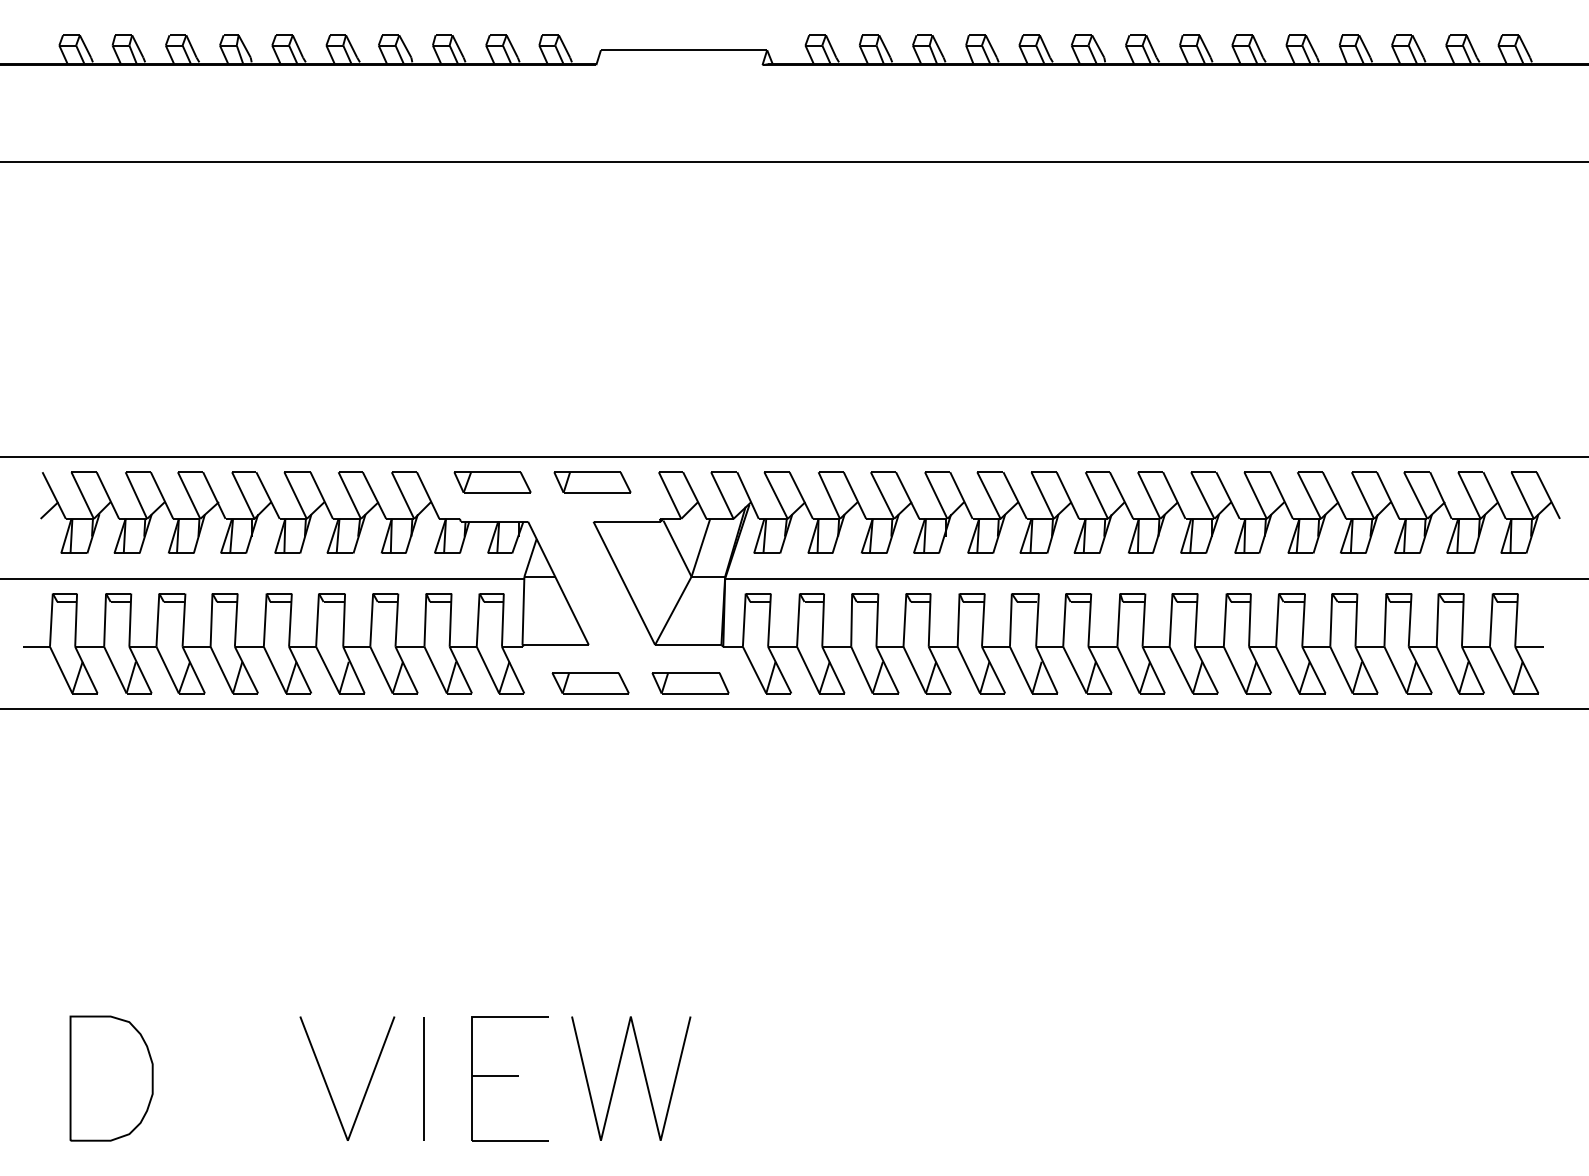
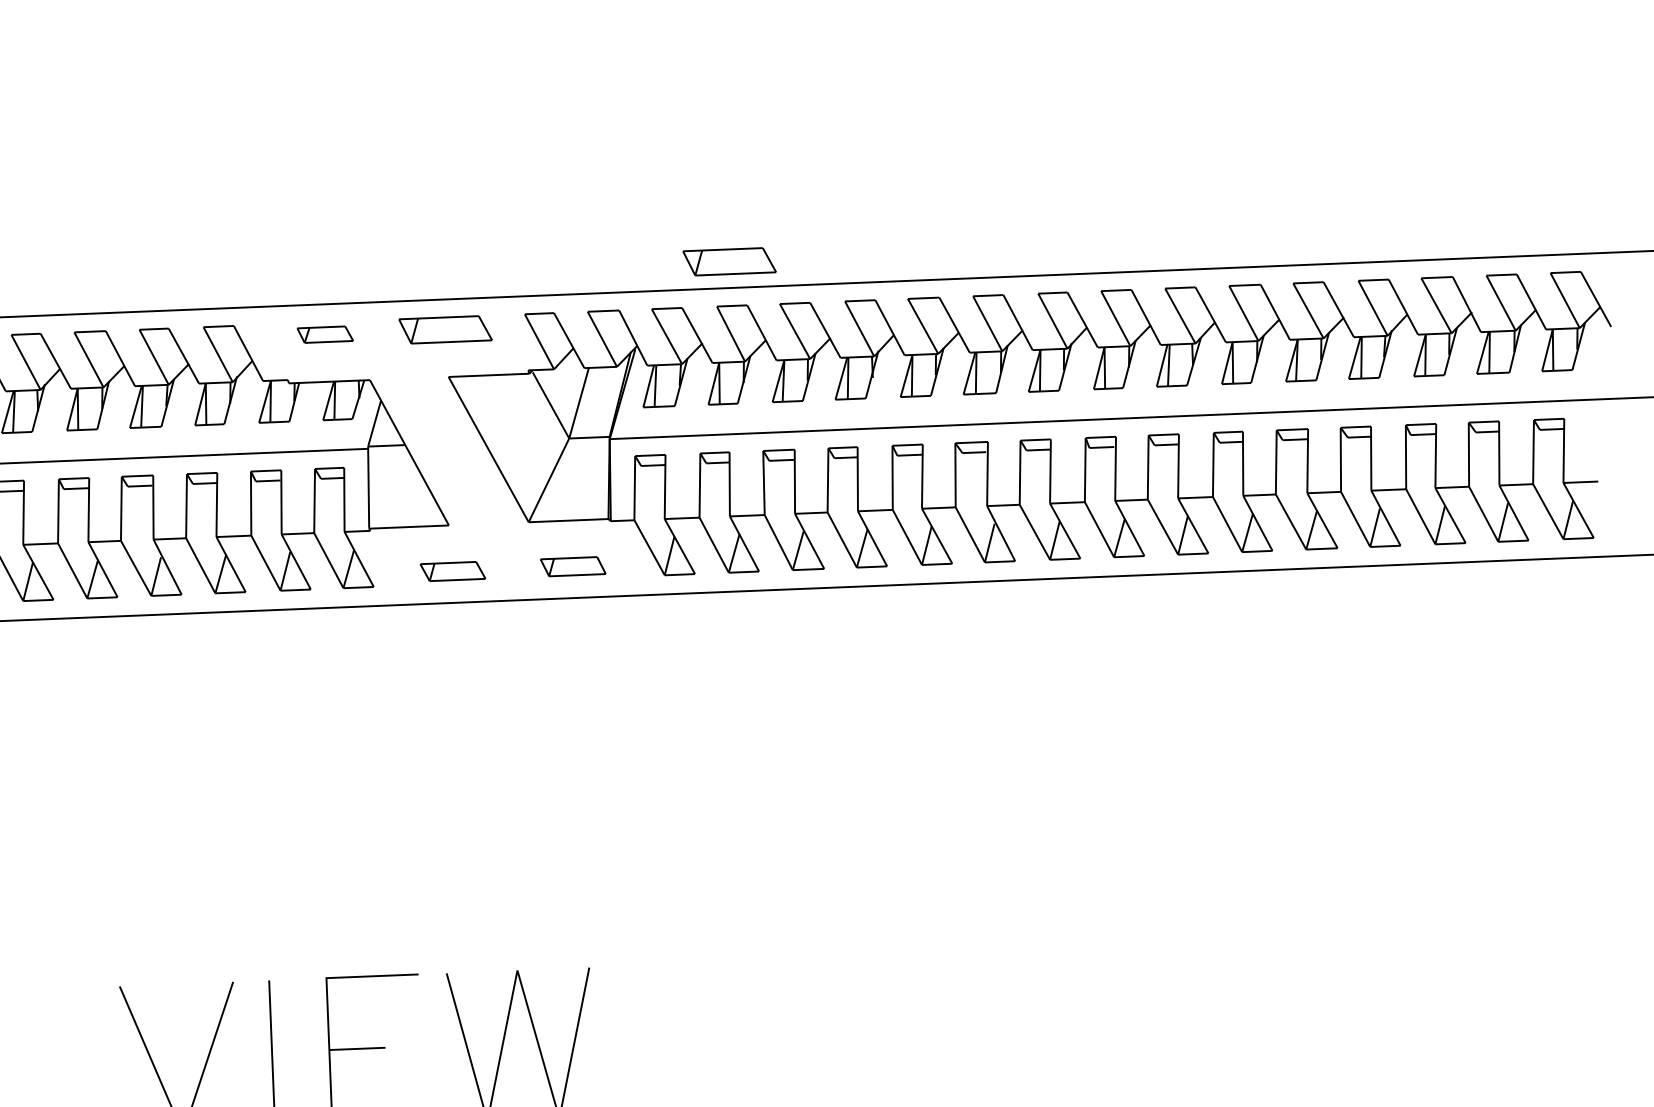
part: (830, 435) -> (729, 261), added
part: (492, 482) -> (325, 334), size x0.6
part: (590, 683) -> (452, 571), size x0.7
part: (690, 683) -> (573, 566), size x0.7

